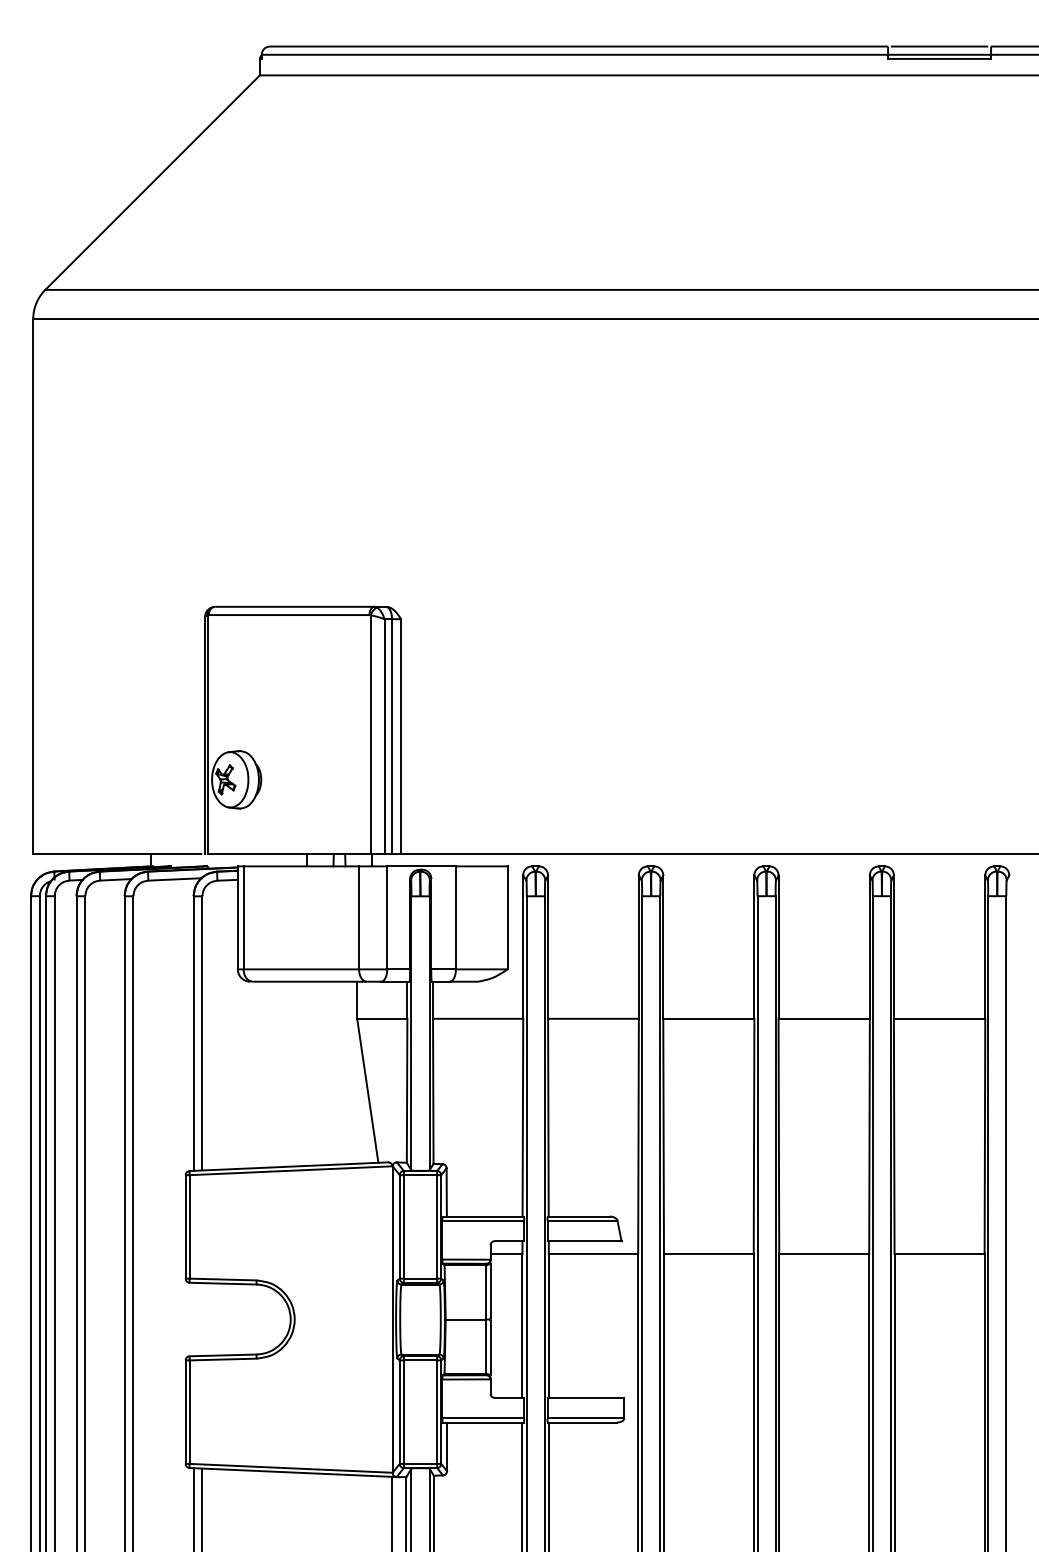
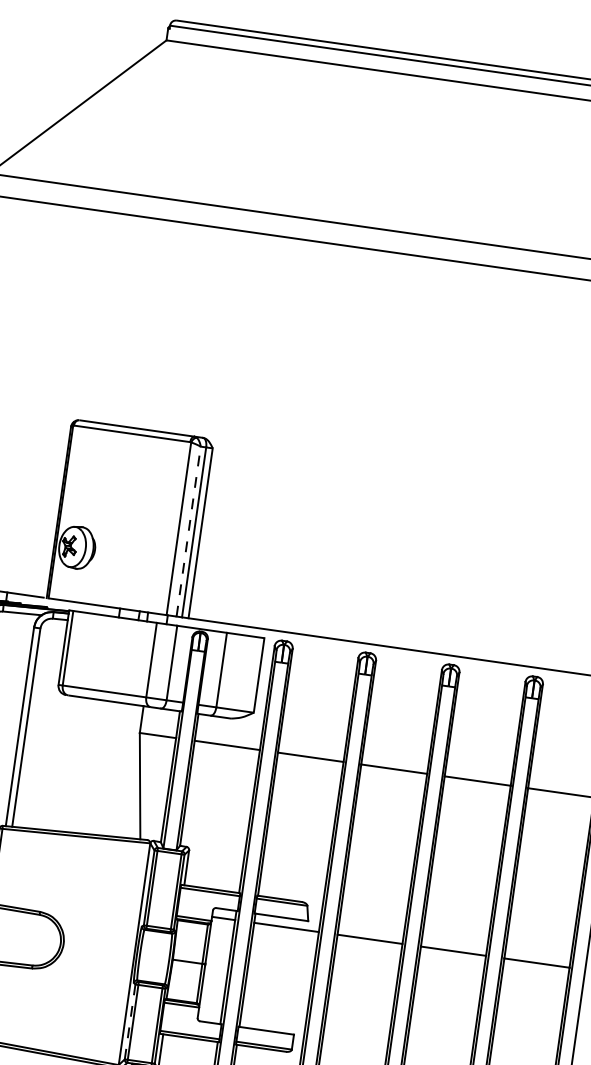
line: (384, 736) -> (188, 531), solid -> dashed
line: (399, 1412) -> (129, 1022), solid -> dashed

